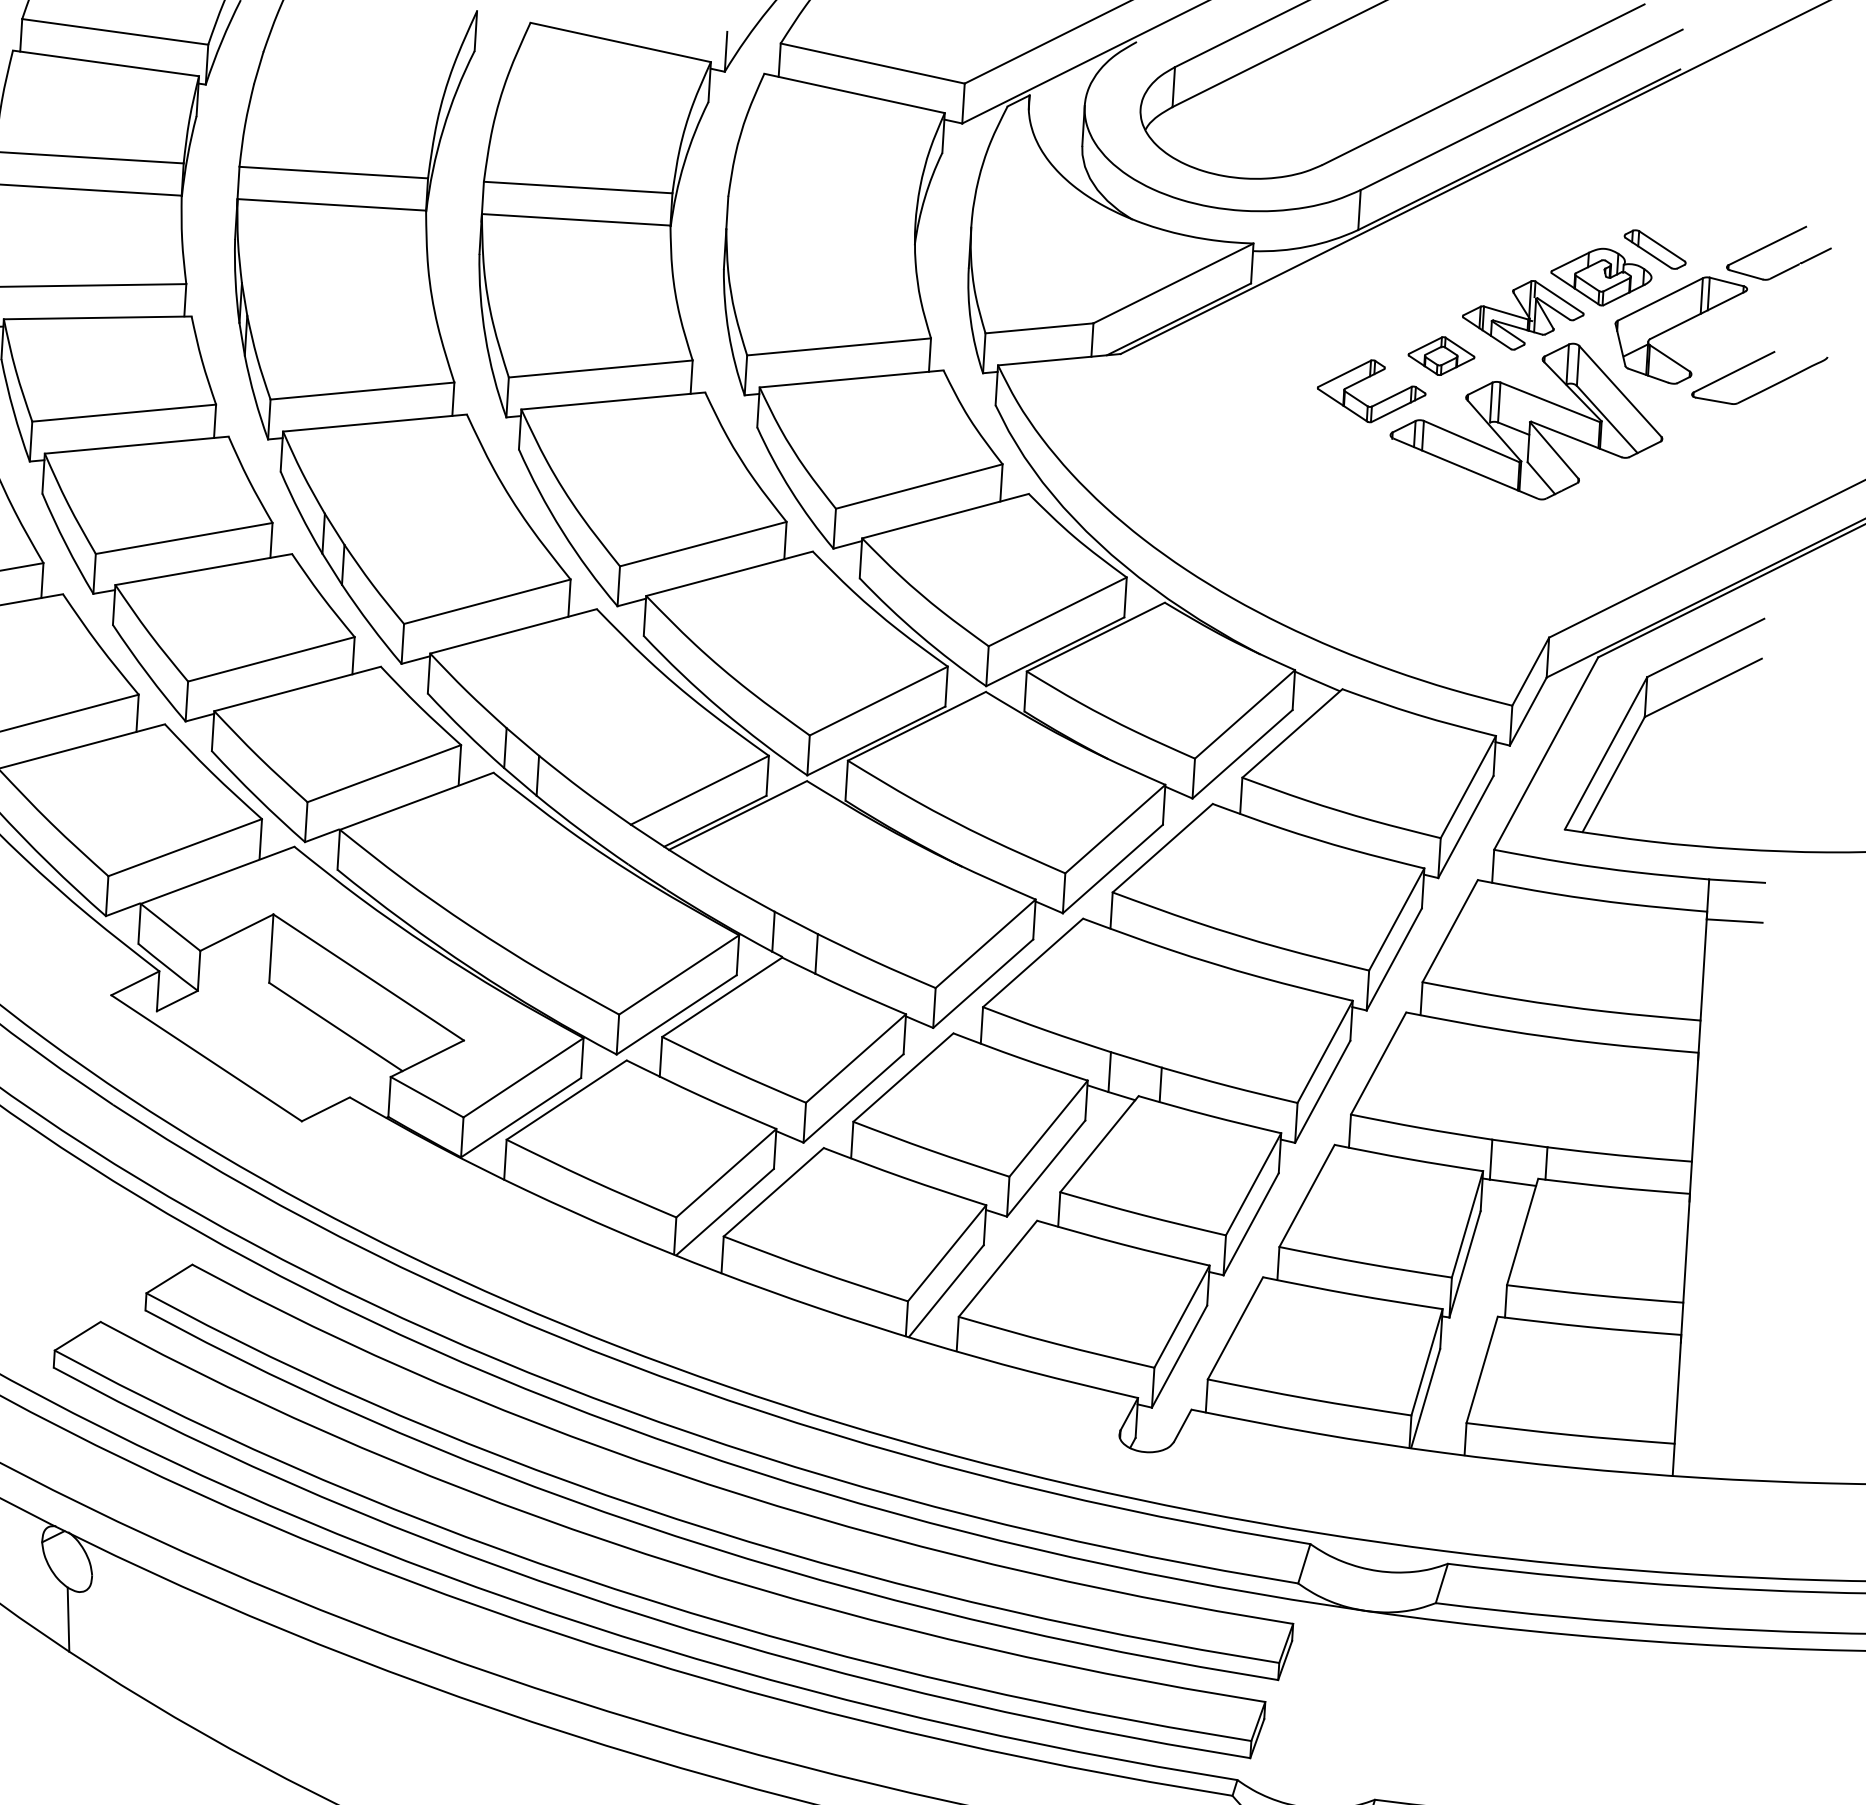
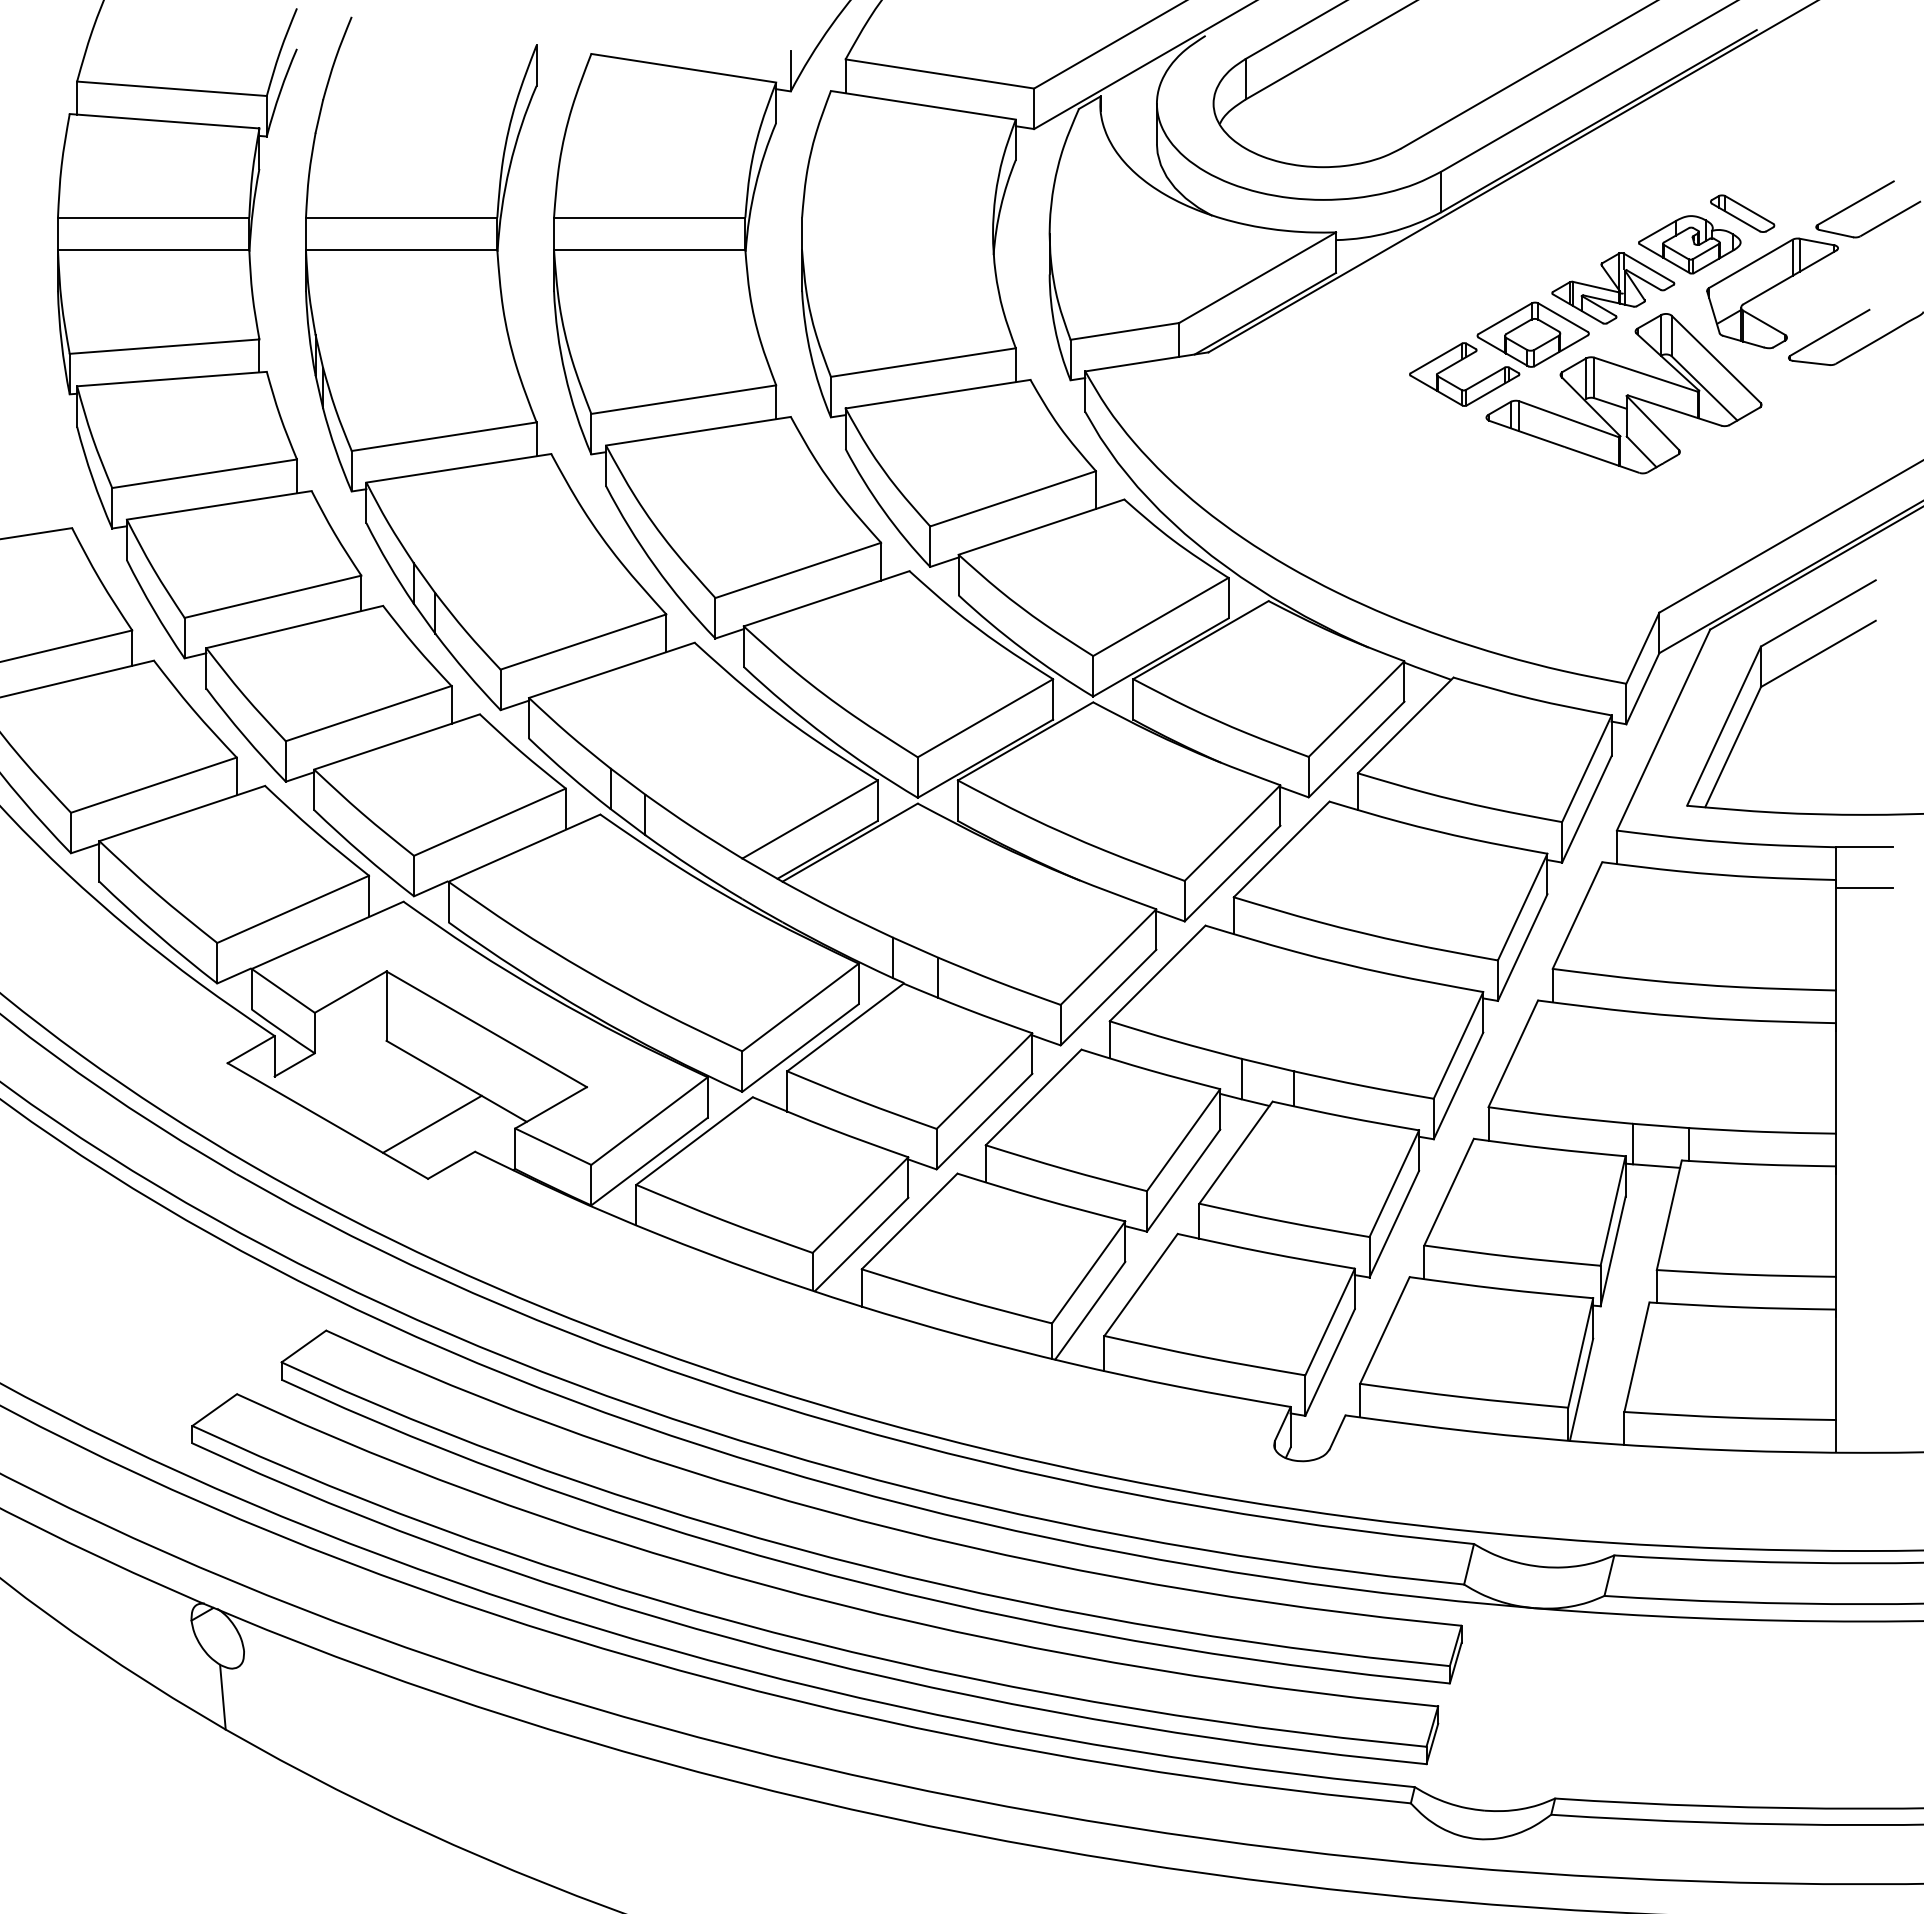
part: (1440, 355) -> (1532, 334), size x1.67
line: (309, 1067) -> (432, 1123), added

